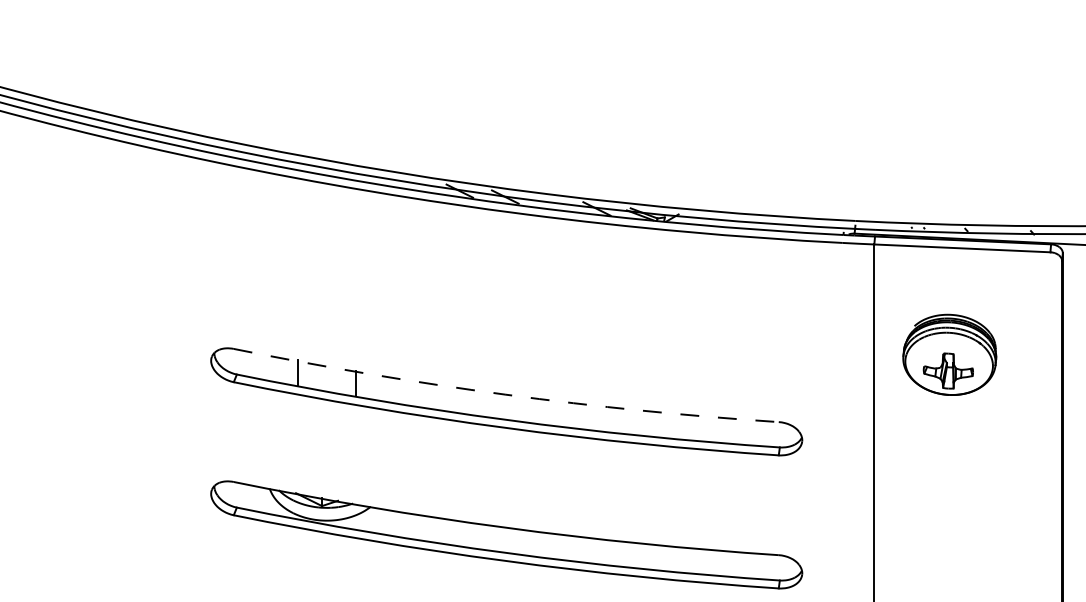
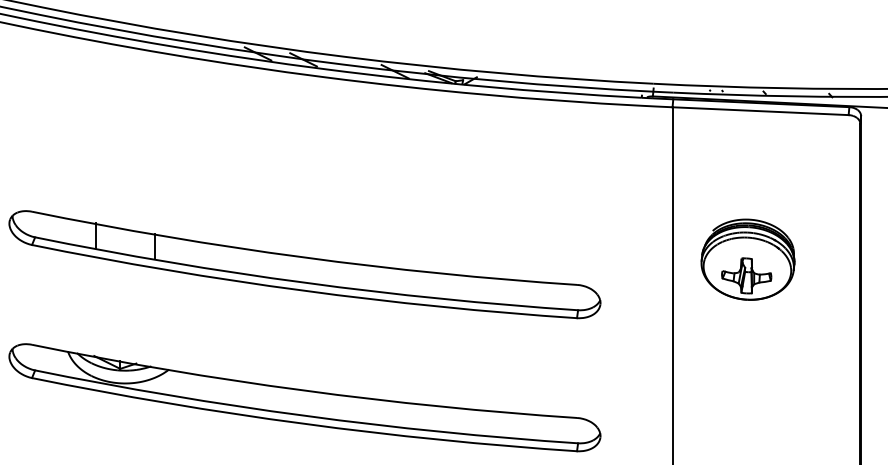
part: (949, 354) -> (747, 259), moved
arc: (505, 394) -> (303, 257), dashed -> solid

